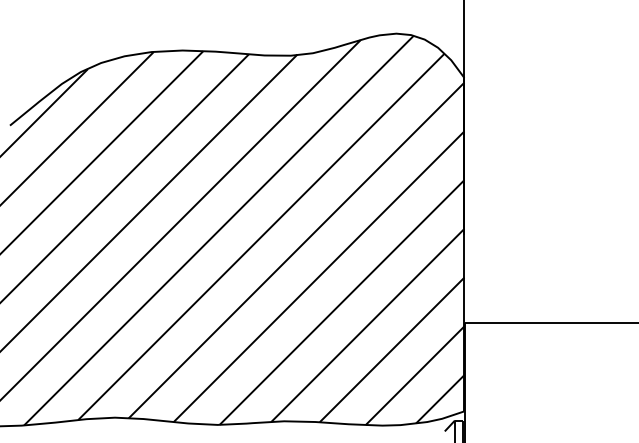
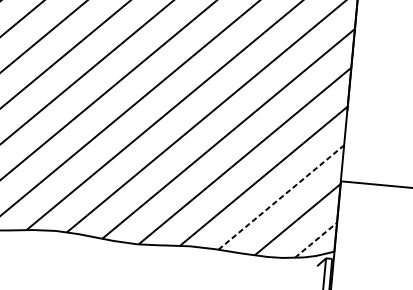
line: (392, 349) -> (281, 197), solid -> dashed
line: (440, 398) -> (316, 239), solid -> dashed

